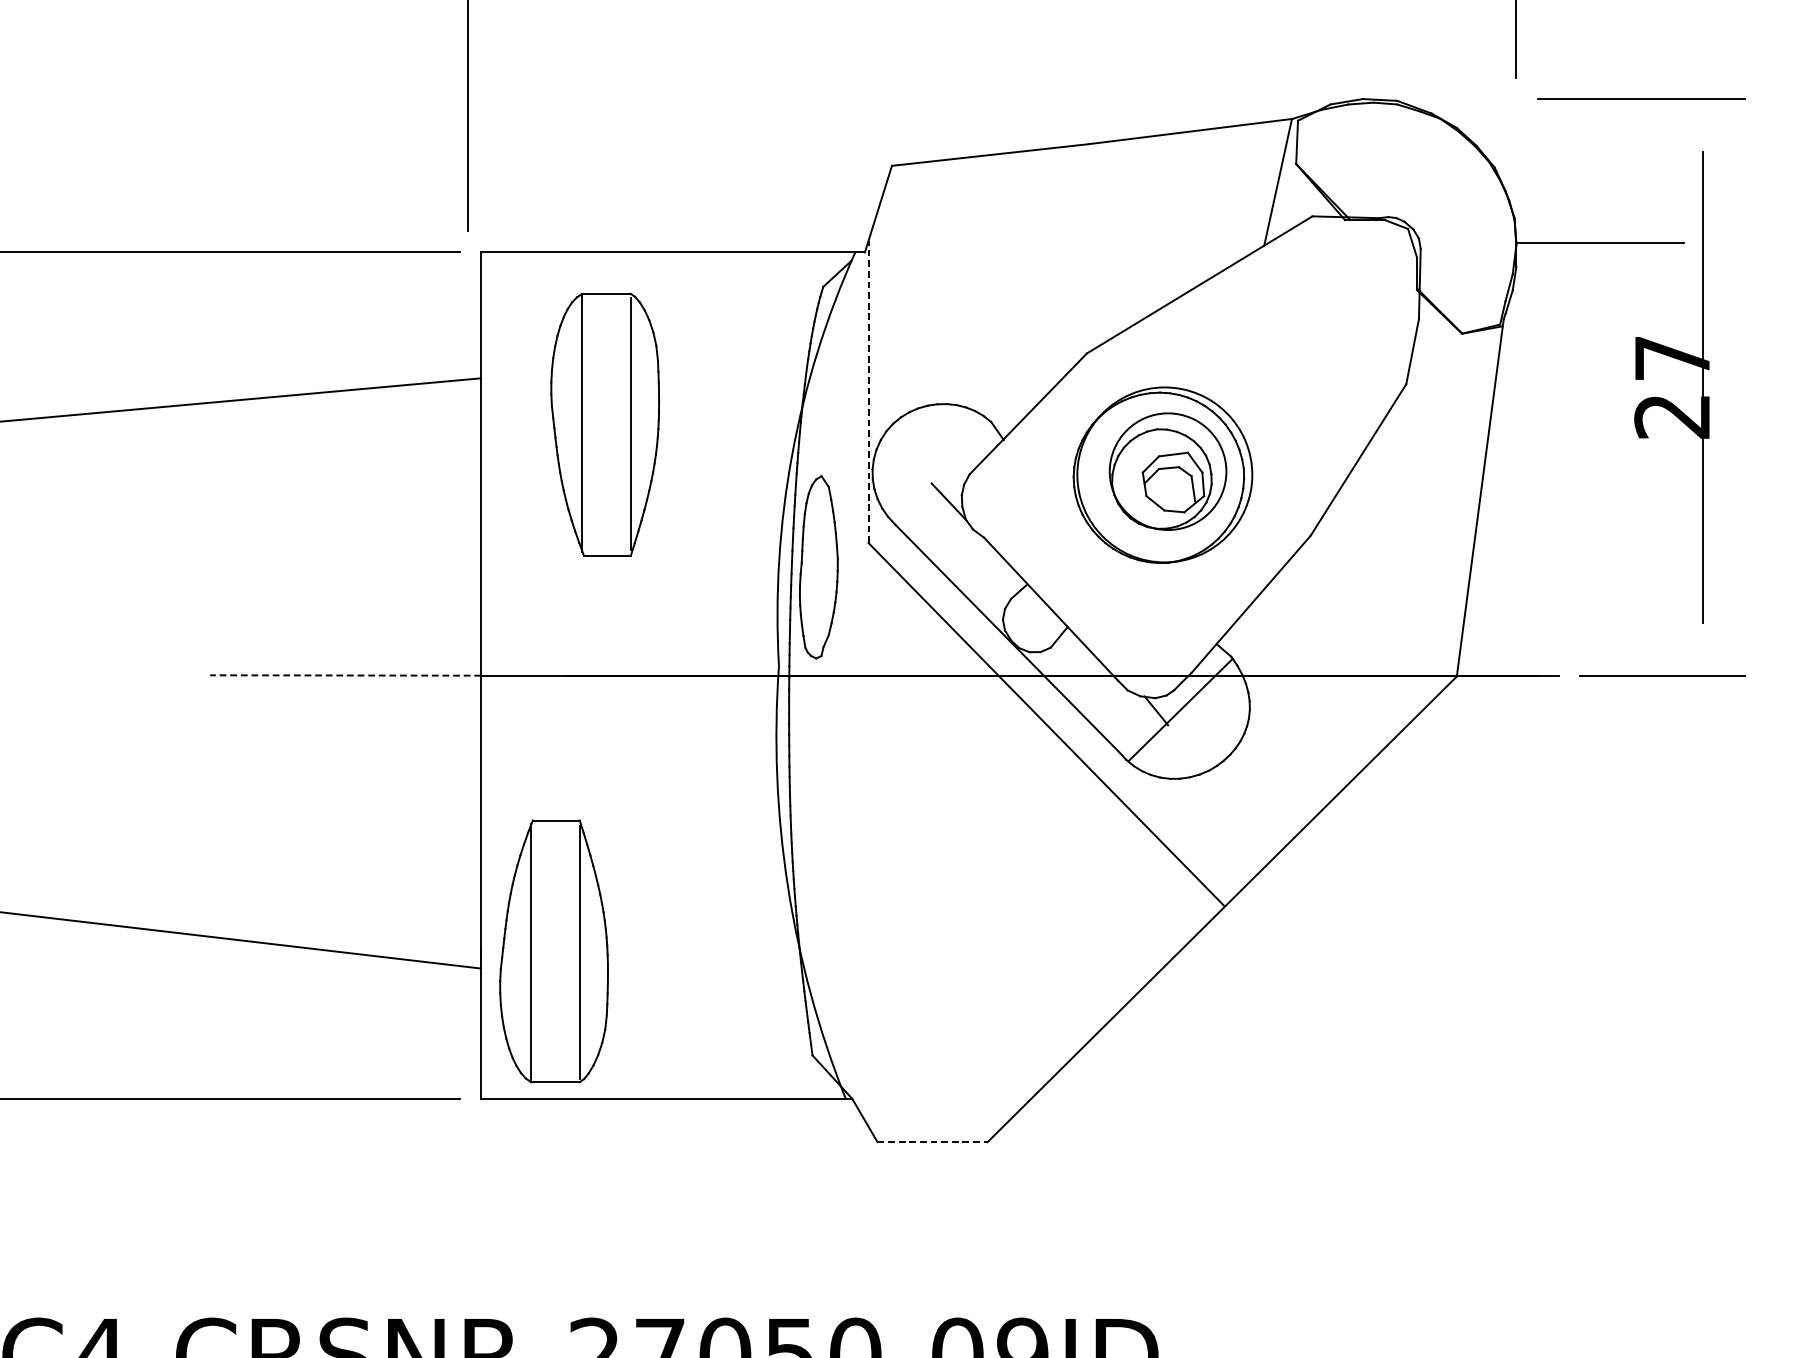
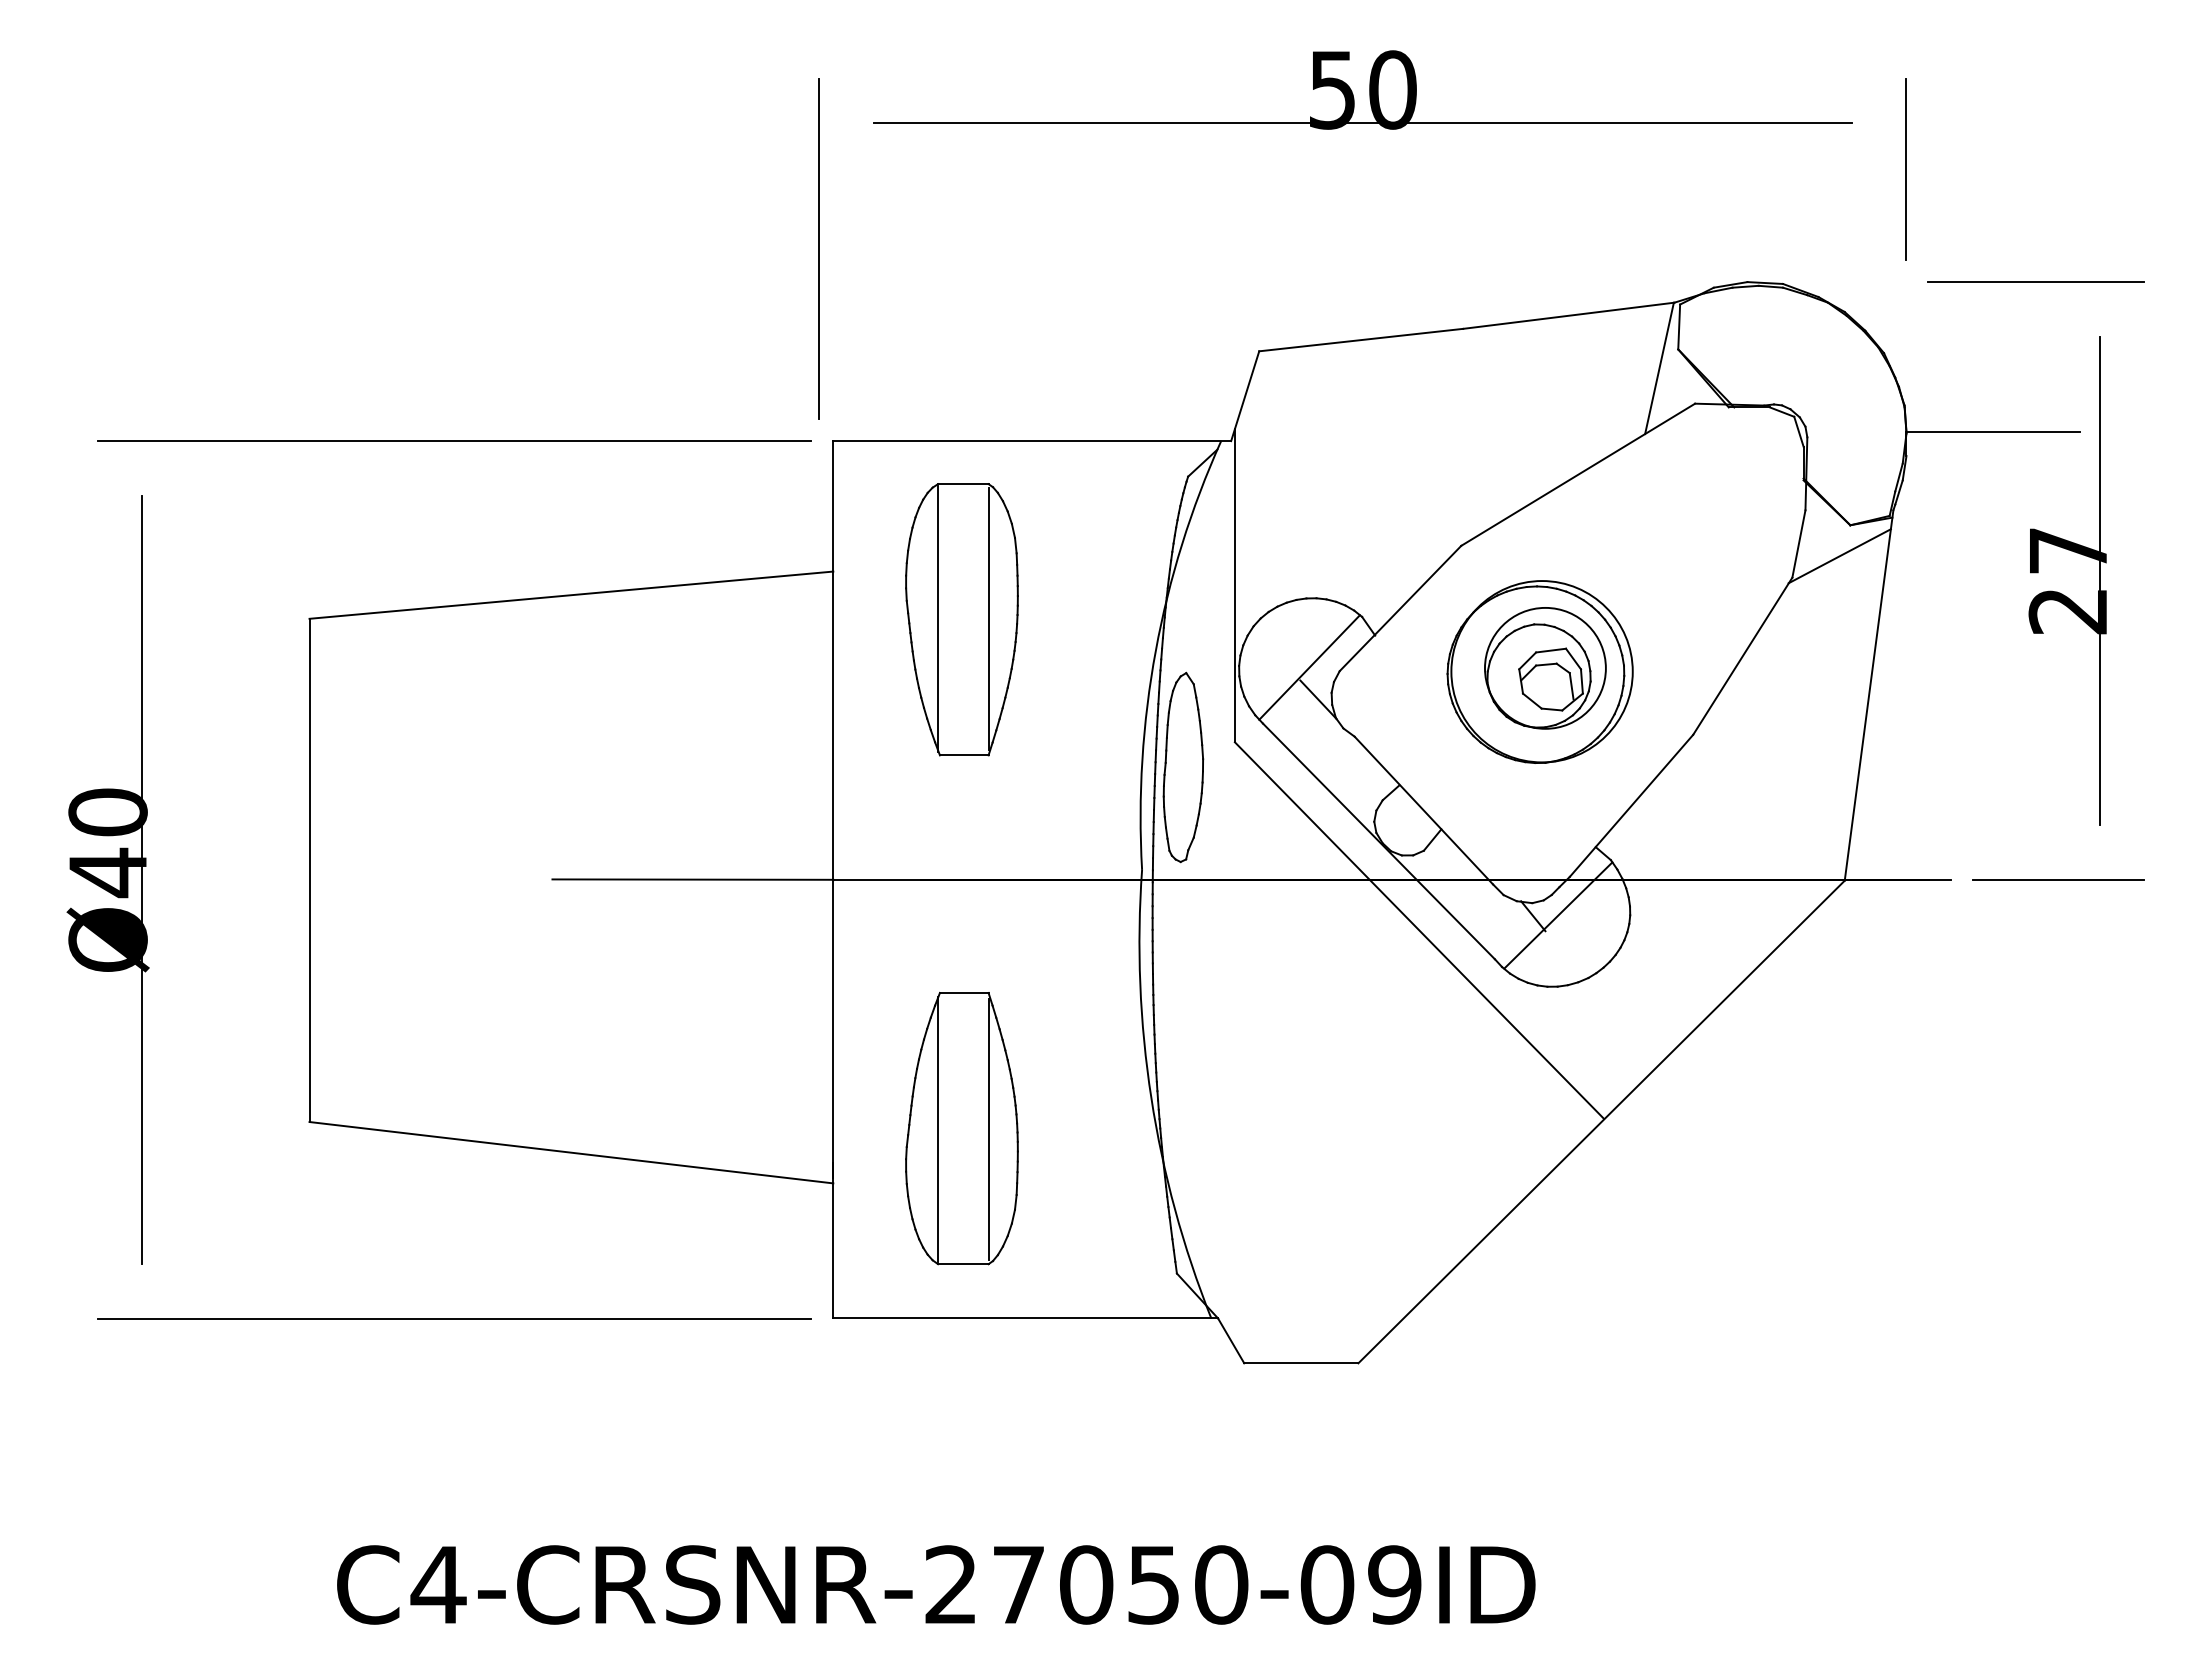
line: (1451, 363) -> (1839, 556), added
line: (868, 391) -> (1234, 585), dashed -> solid
line: (940, 470) -> (1309, 667), added
line: (345, 675) -> (692, 879), dashed -> solid
part: (553, 951) -> (961, 1128), moved
line: (932, 1142) -> (1301, 1363), dashed -> solid

